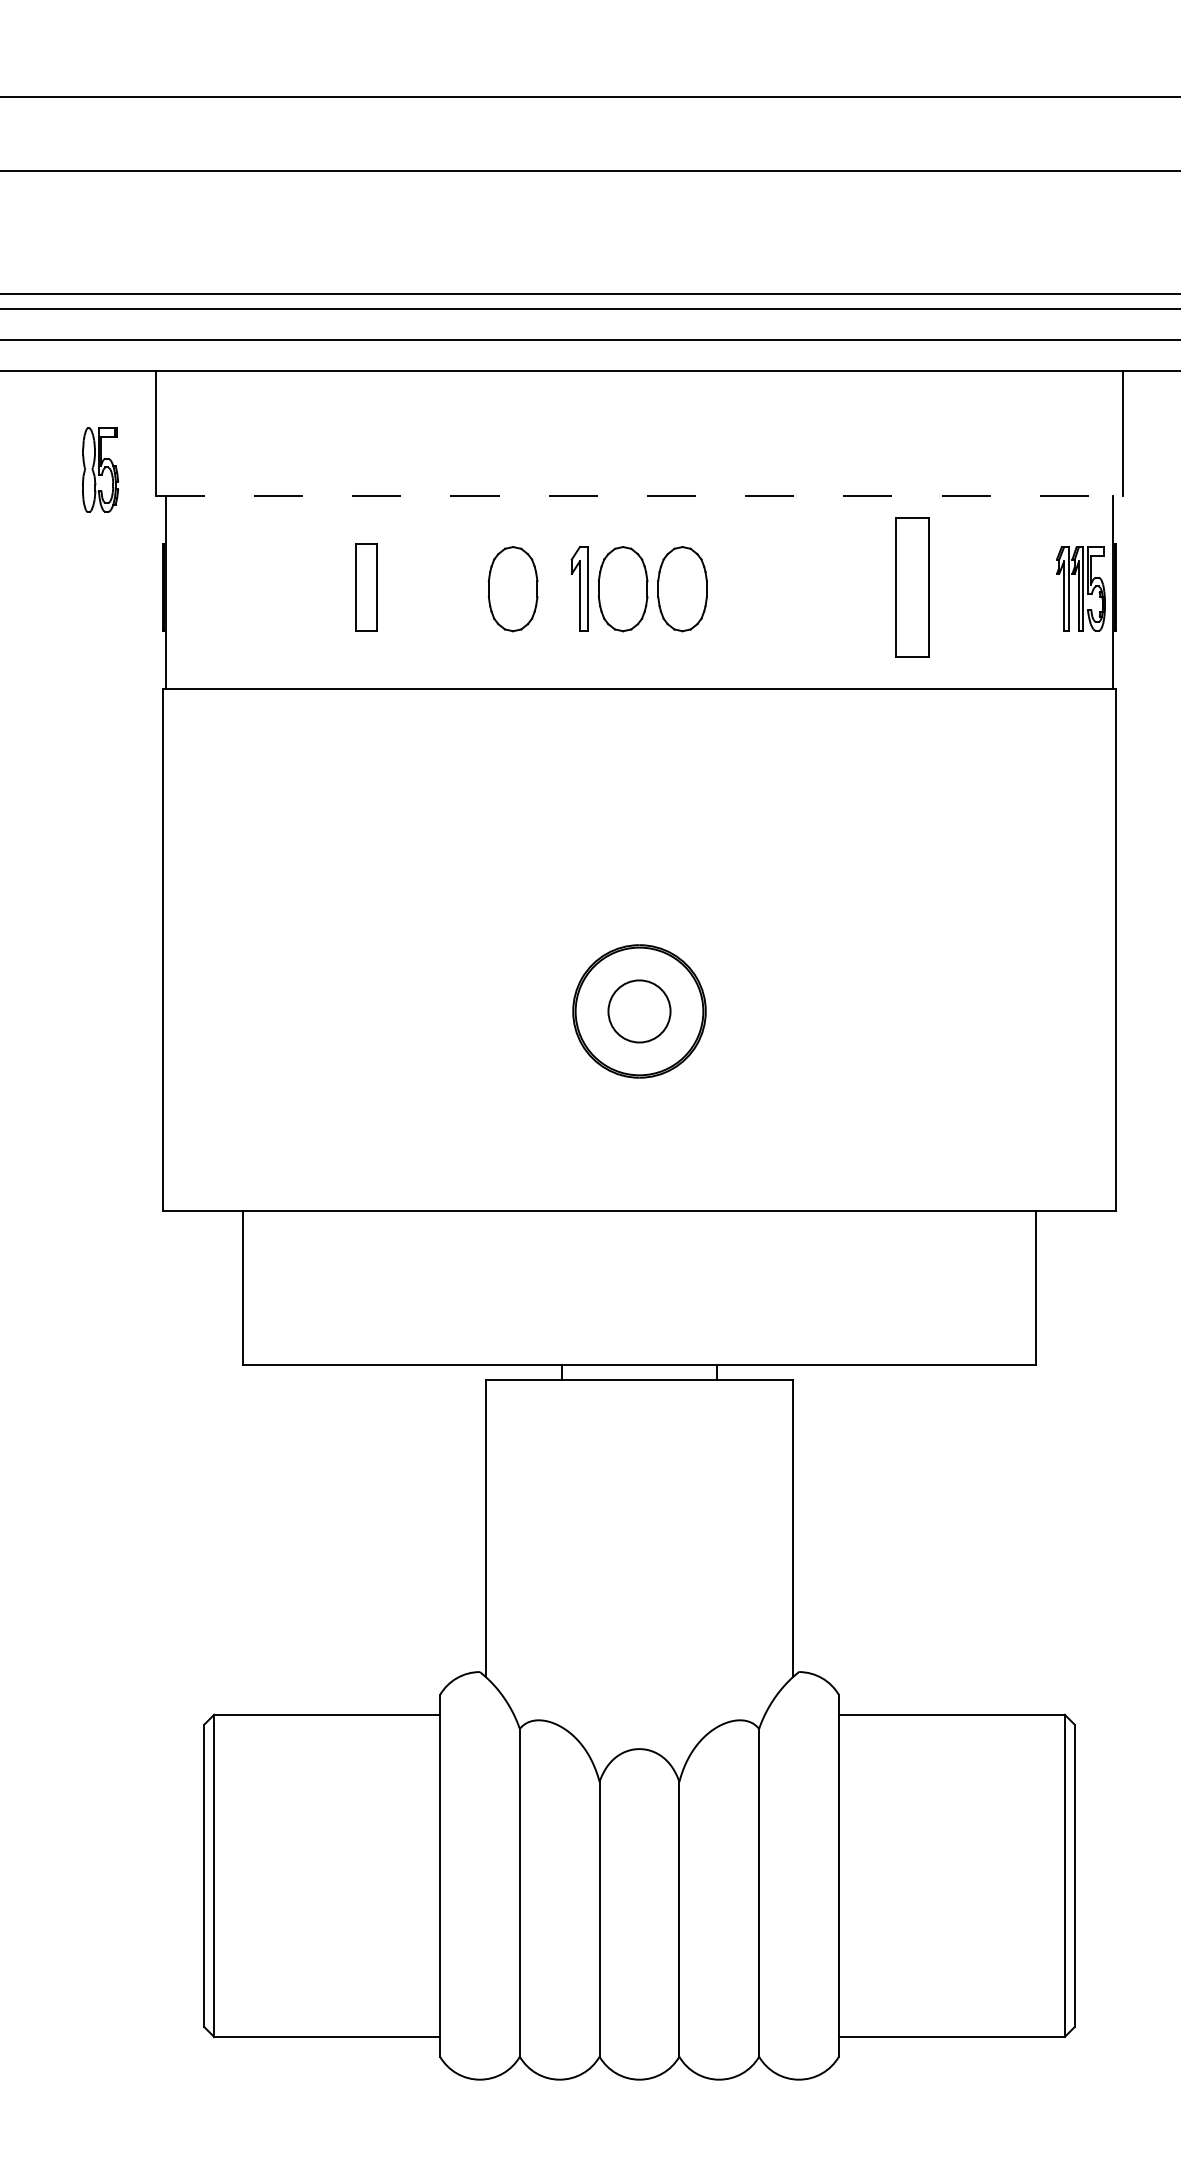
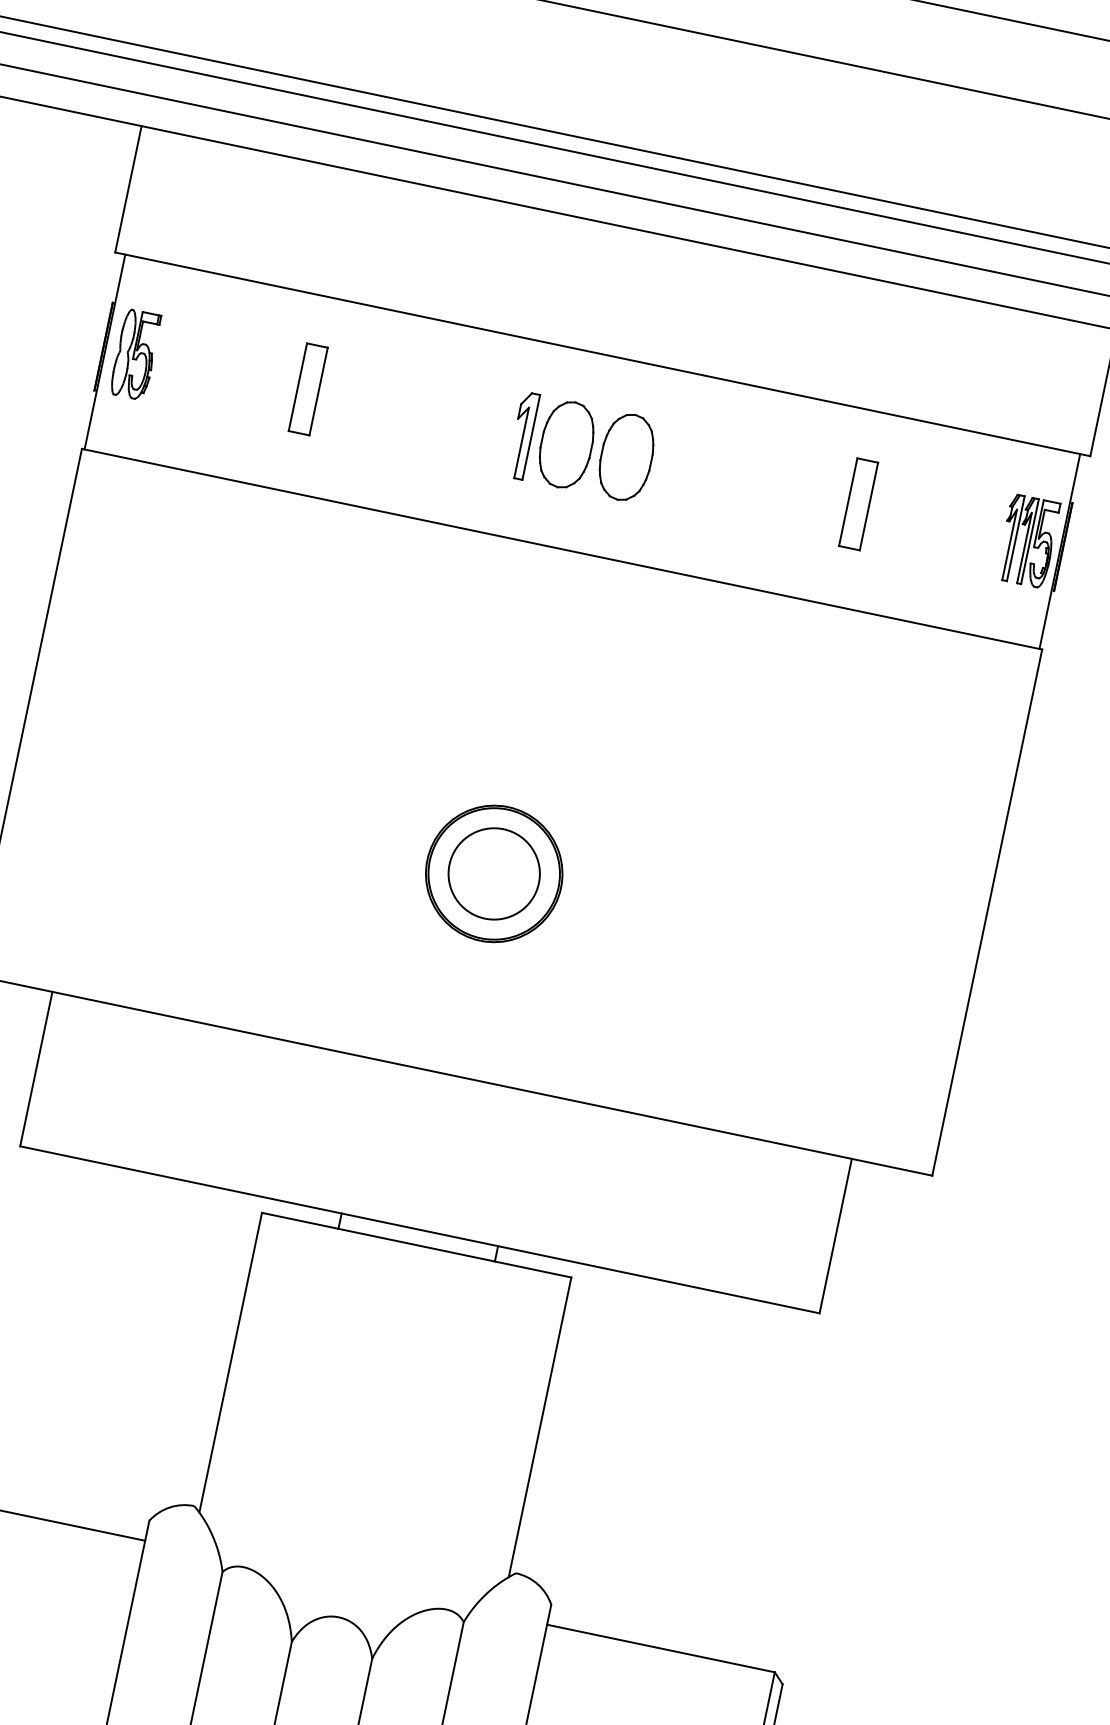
part: (100, 469) -> (135, 354), moved
line: (639, 495) -> (602, 353), dashed -> solid
part: (912, 587) -> (858, 504), size x0.62
part: (512, 589) -> (455, 421), removed
circle: (639, 1011) -> (494, 873), size x1.43

